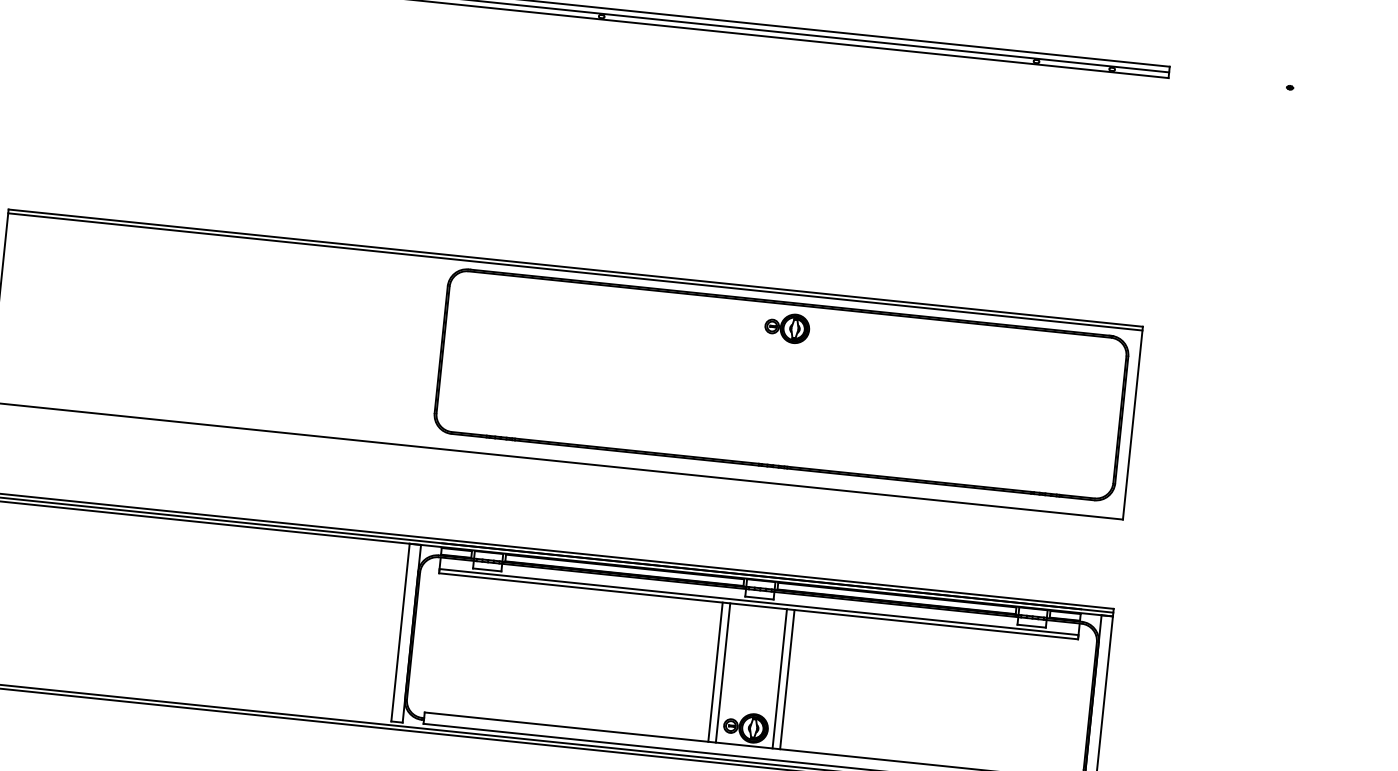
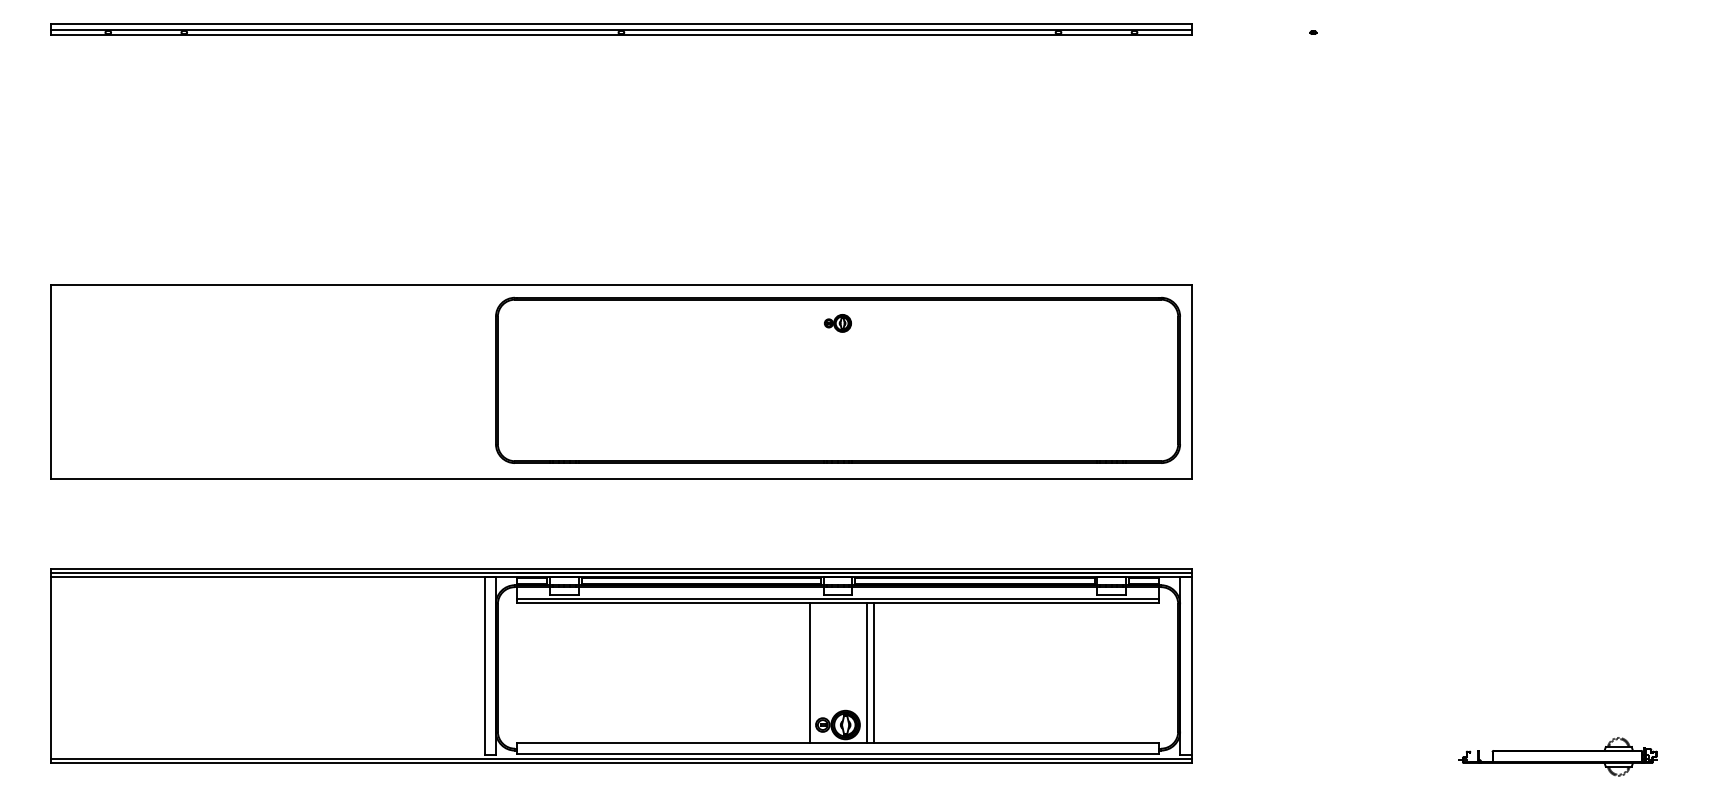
line: (575, 272) -> (621, 289), removed
part: (786, 328) -> (837, 323), size x0.6
line: (715, 671) -> (801, 672), removed

